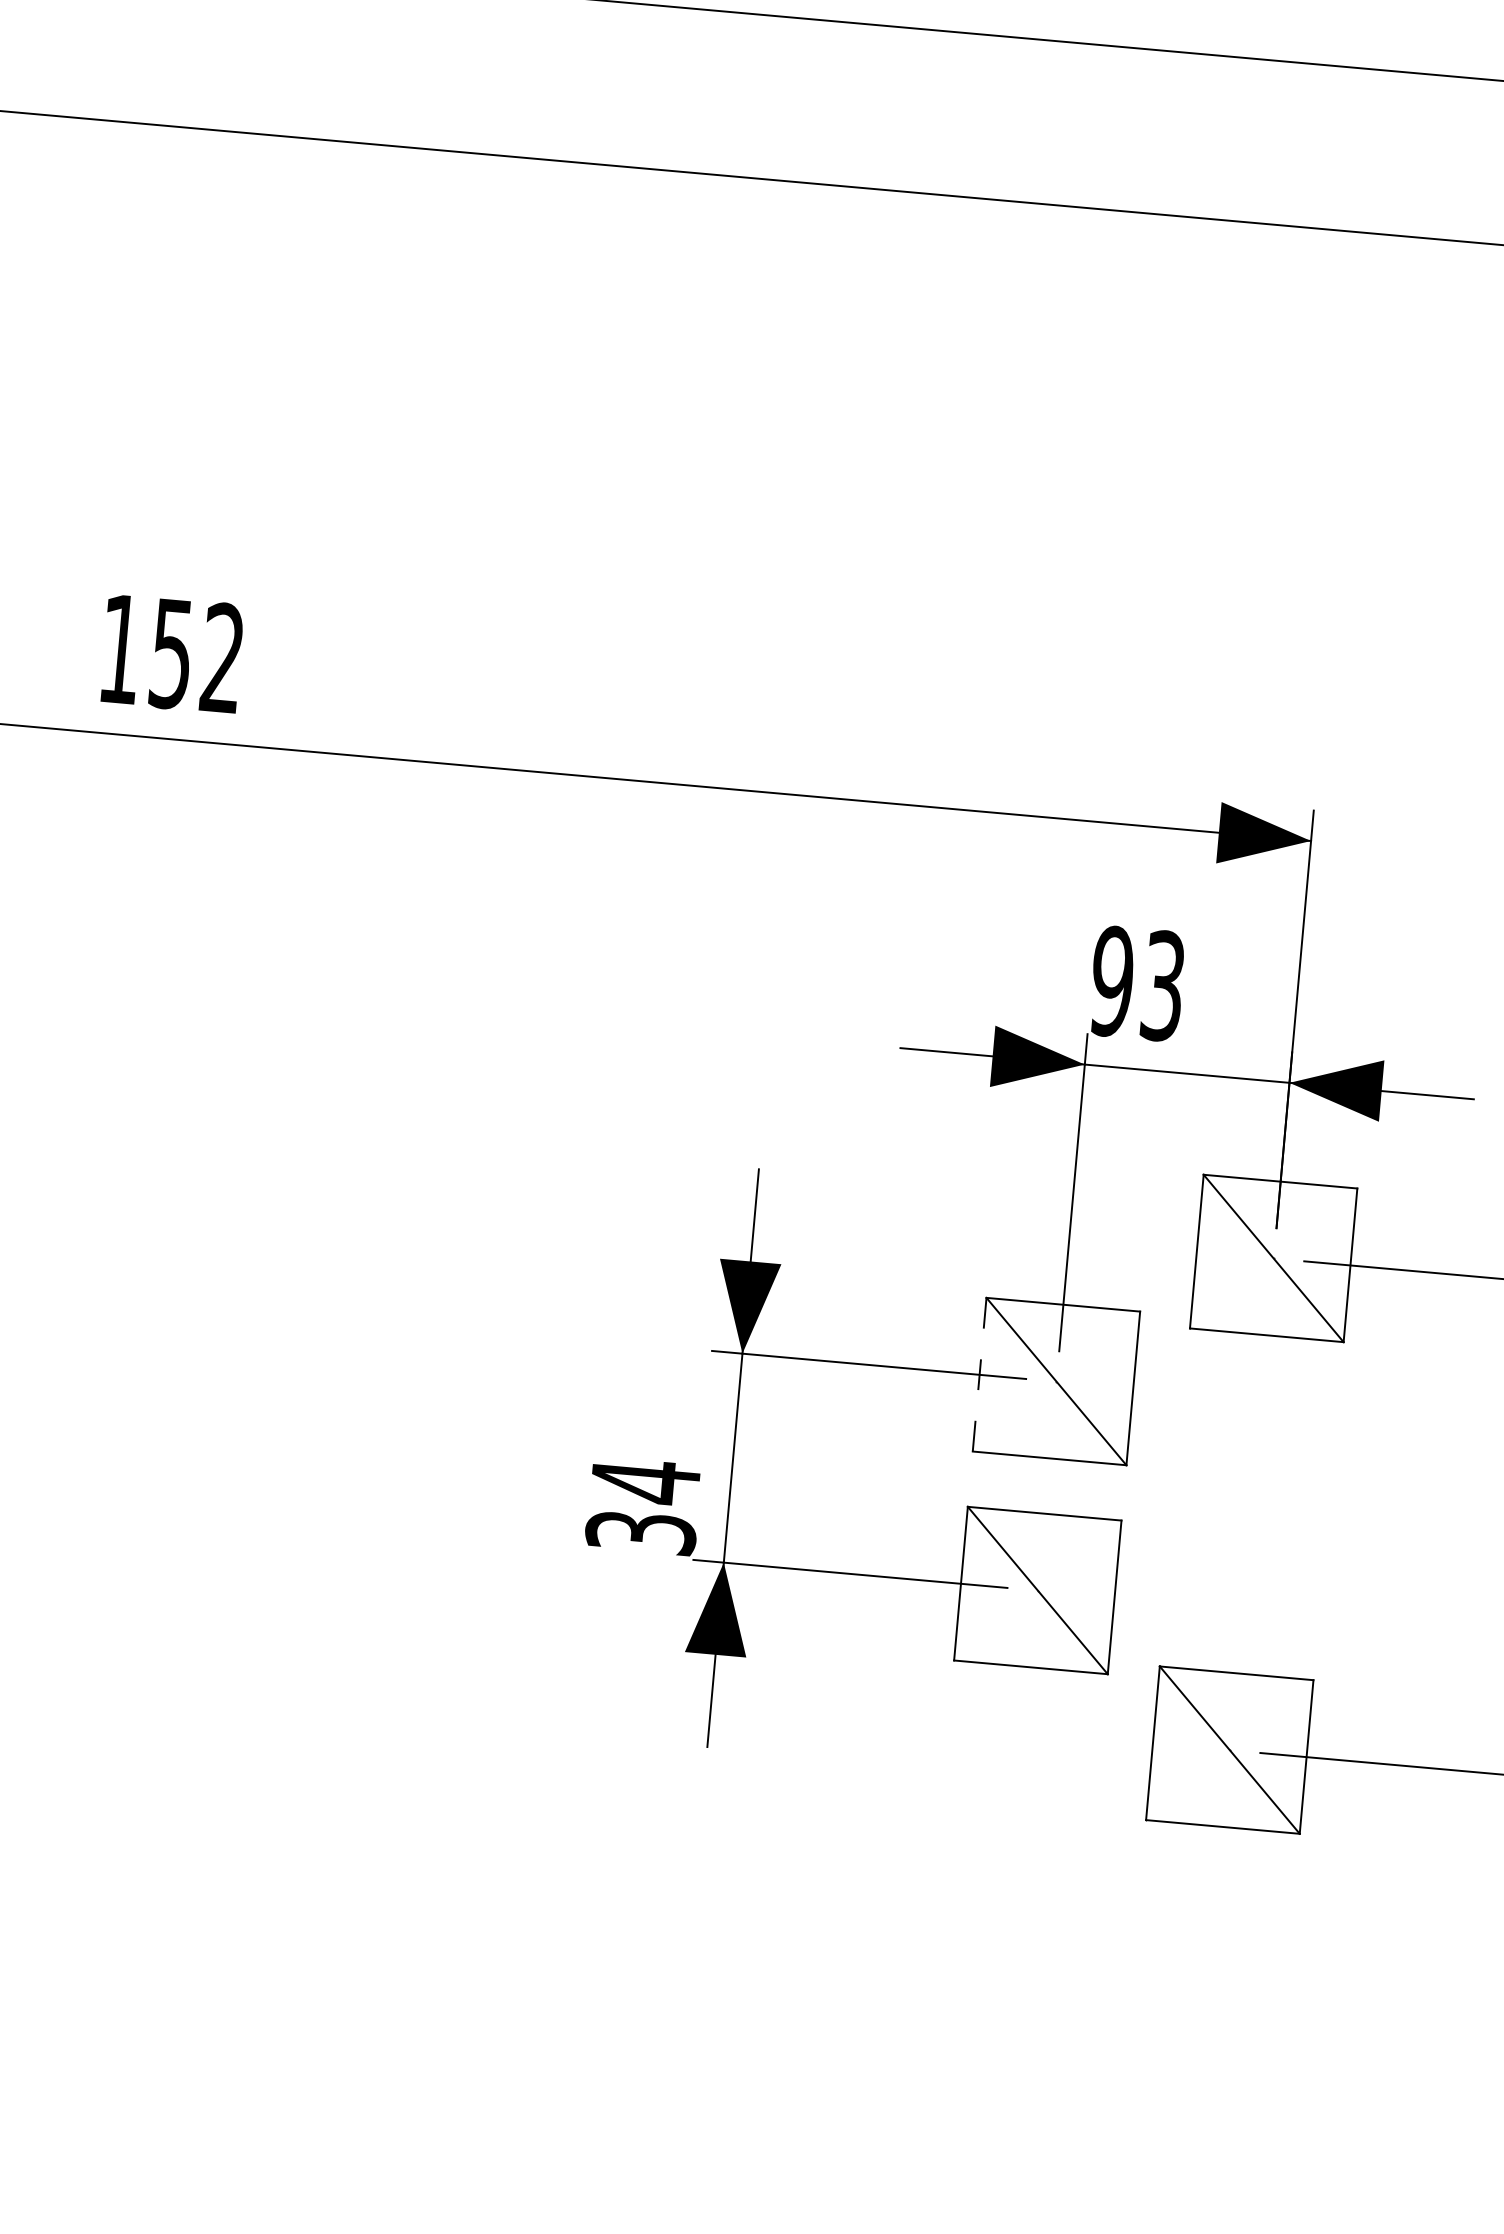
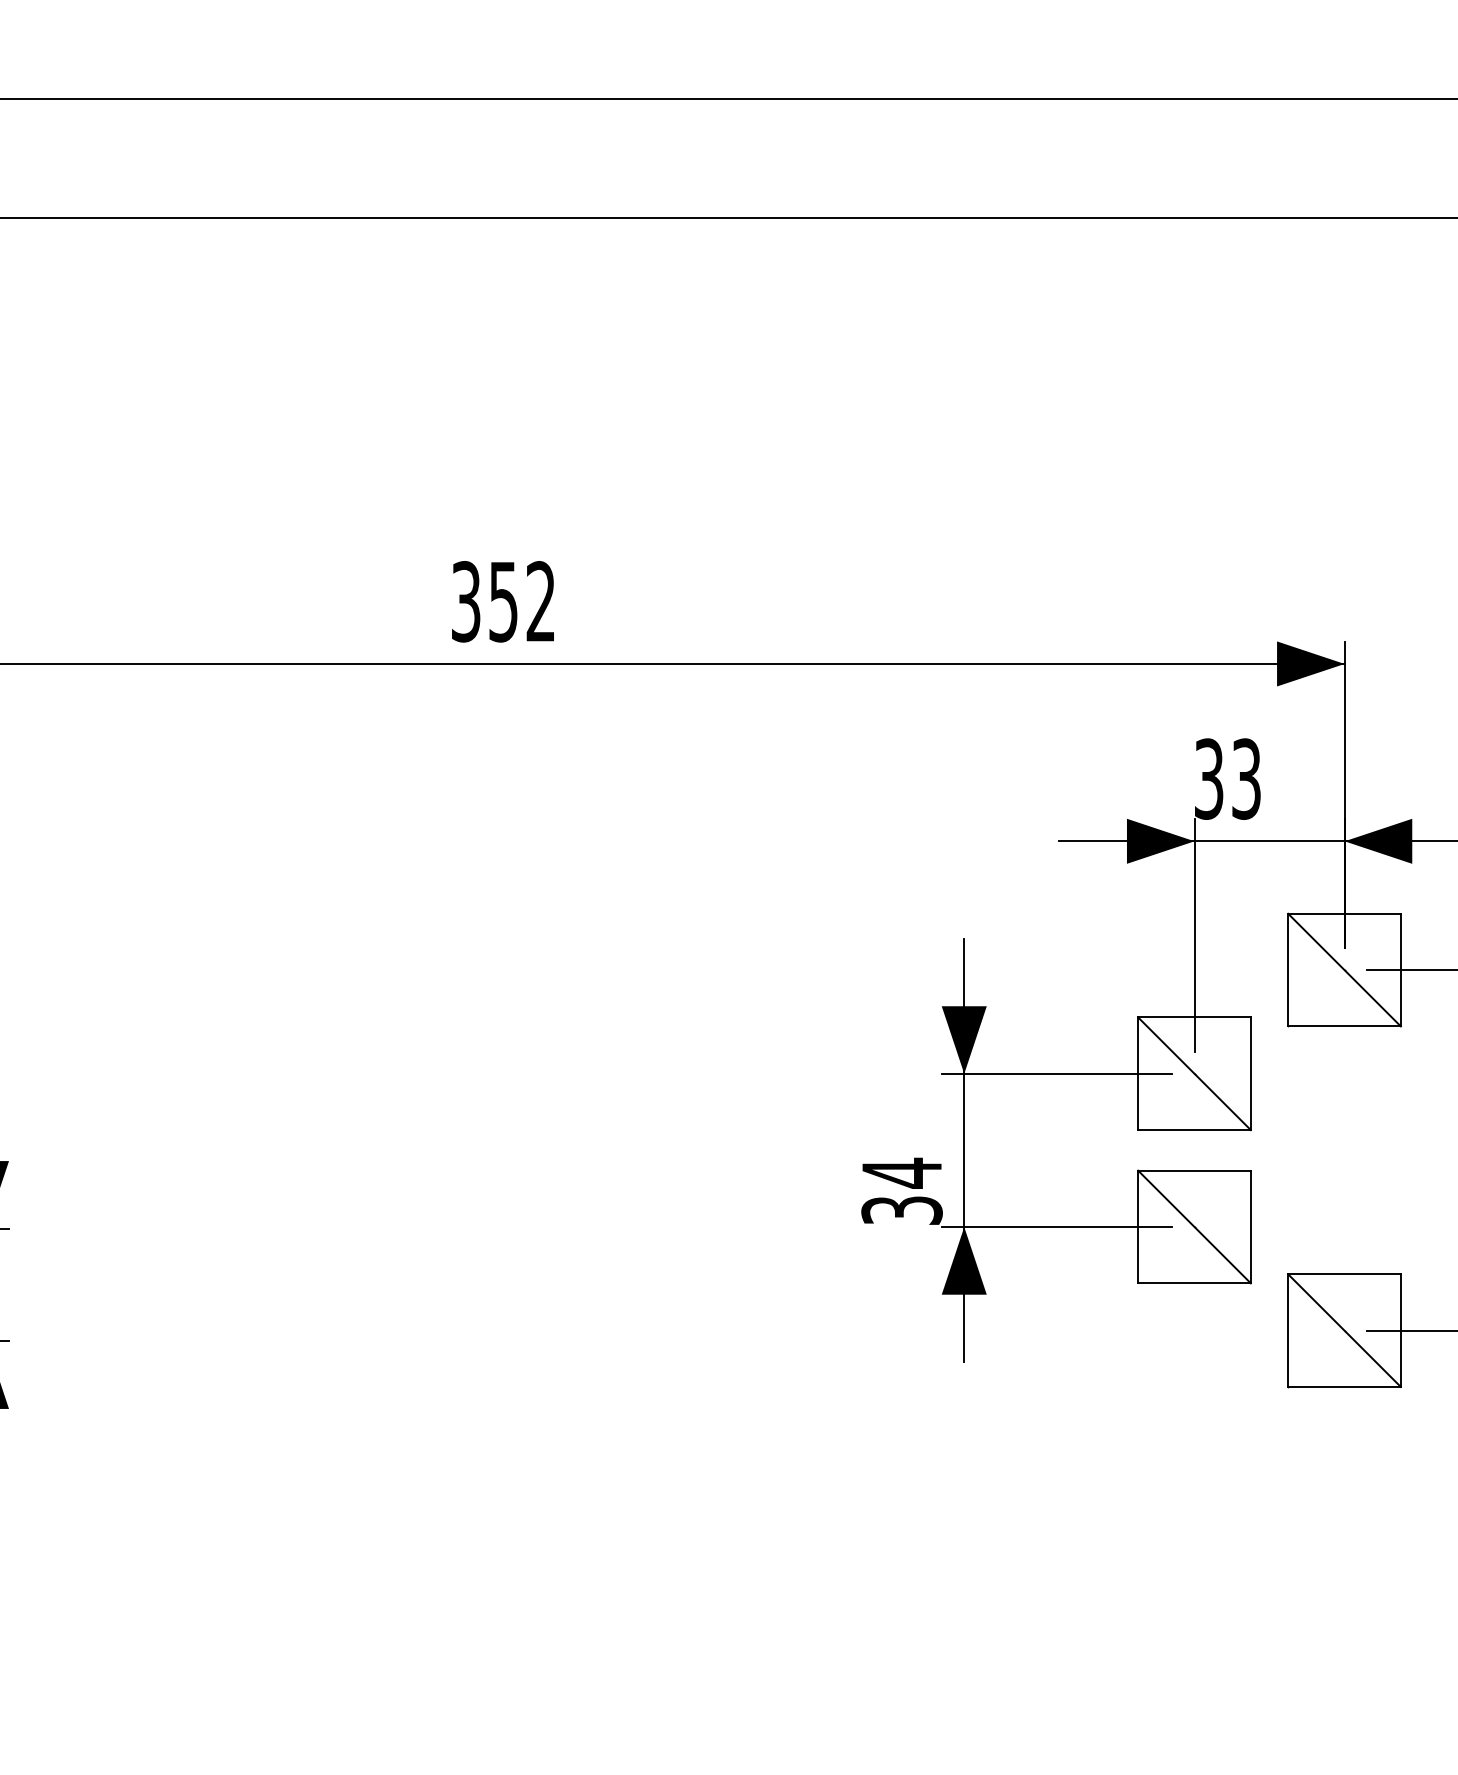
text: (121, 648) -> (466, 601), 152 -> 352
text: (1111, 980) -> (1208, 778), 93 -> 33
line: (979, 1375) -> (1138, 1074), dashed -> solid

